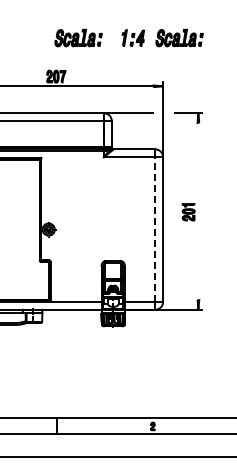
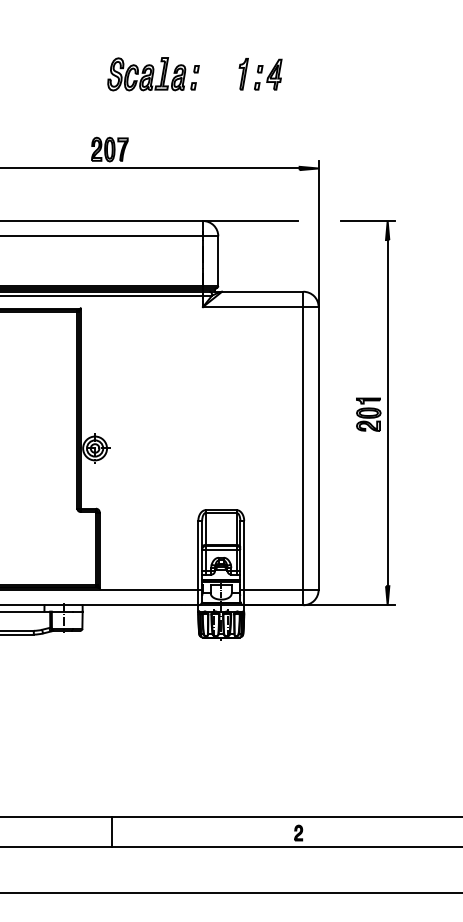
part: (179, 37) -> (350, 73), removed
line: (198, 211) -> (387, 413), added
line: (155, 229) -> (303, 448), dashed -> solid

